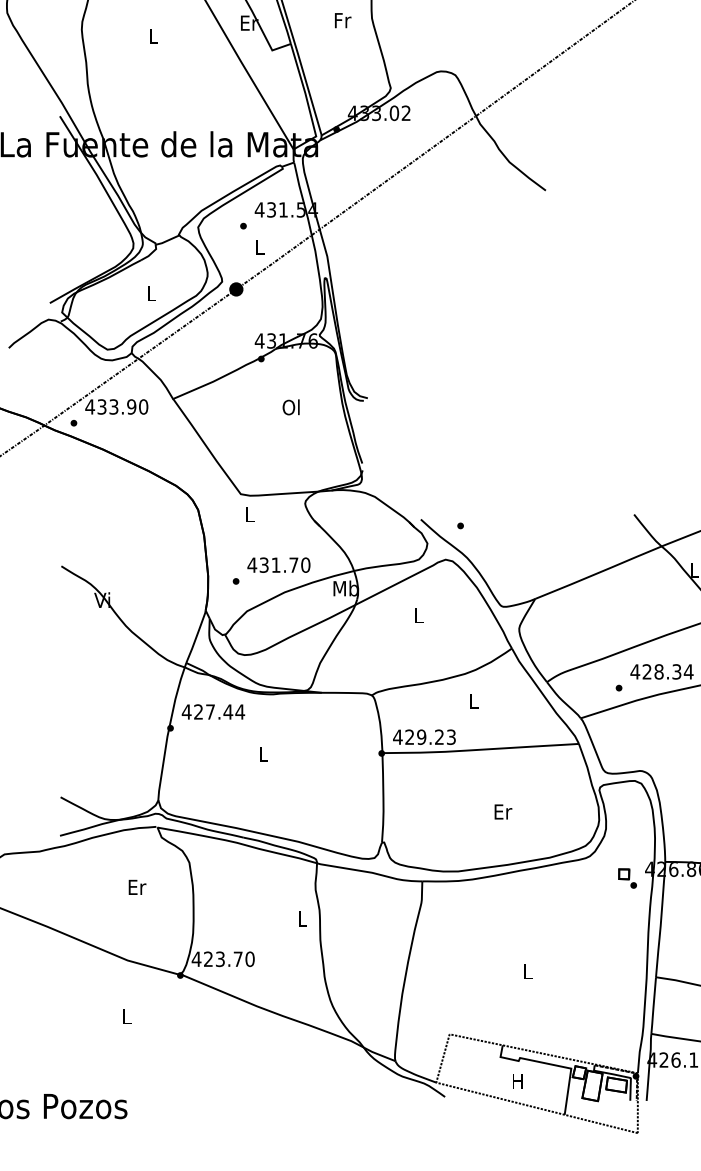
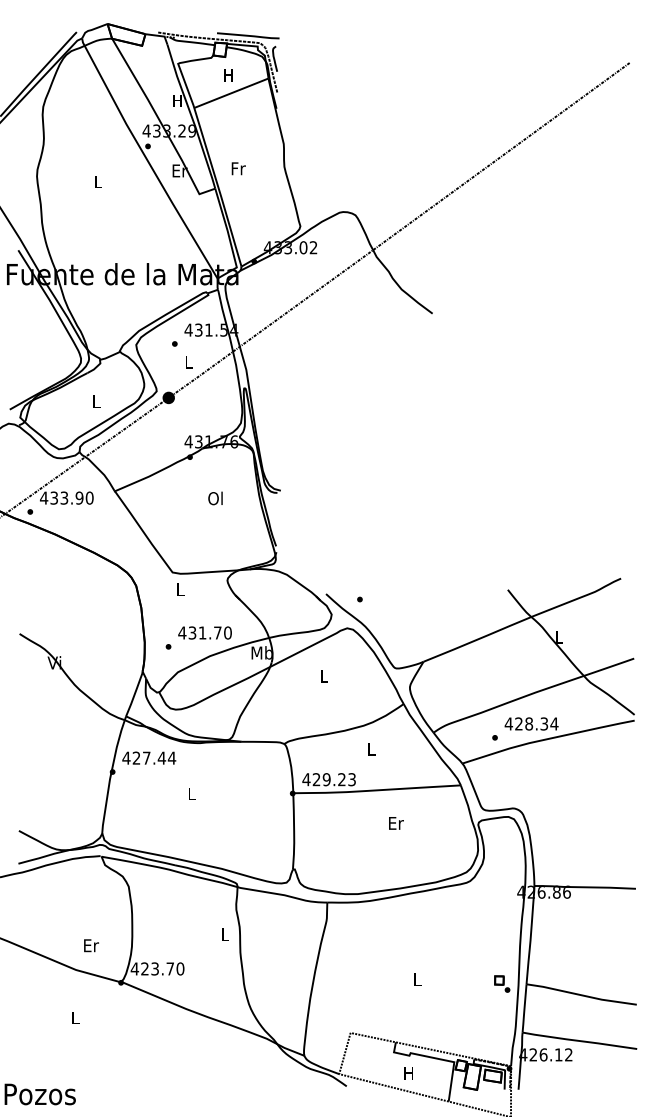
text: (342, 20) -> (238, 168), moved
text: (503, 812) -> (396, 823), moved
part: (627, 877) -> (502, 983), moved
text: (137, 887) -> (91, 945), moved

